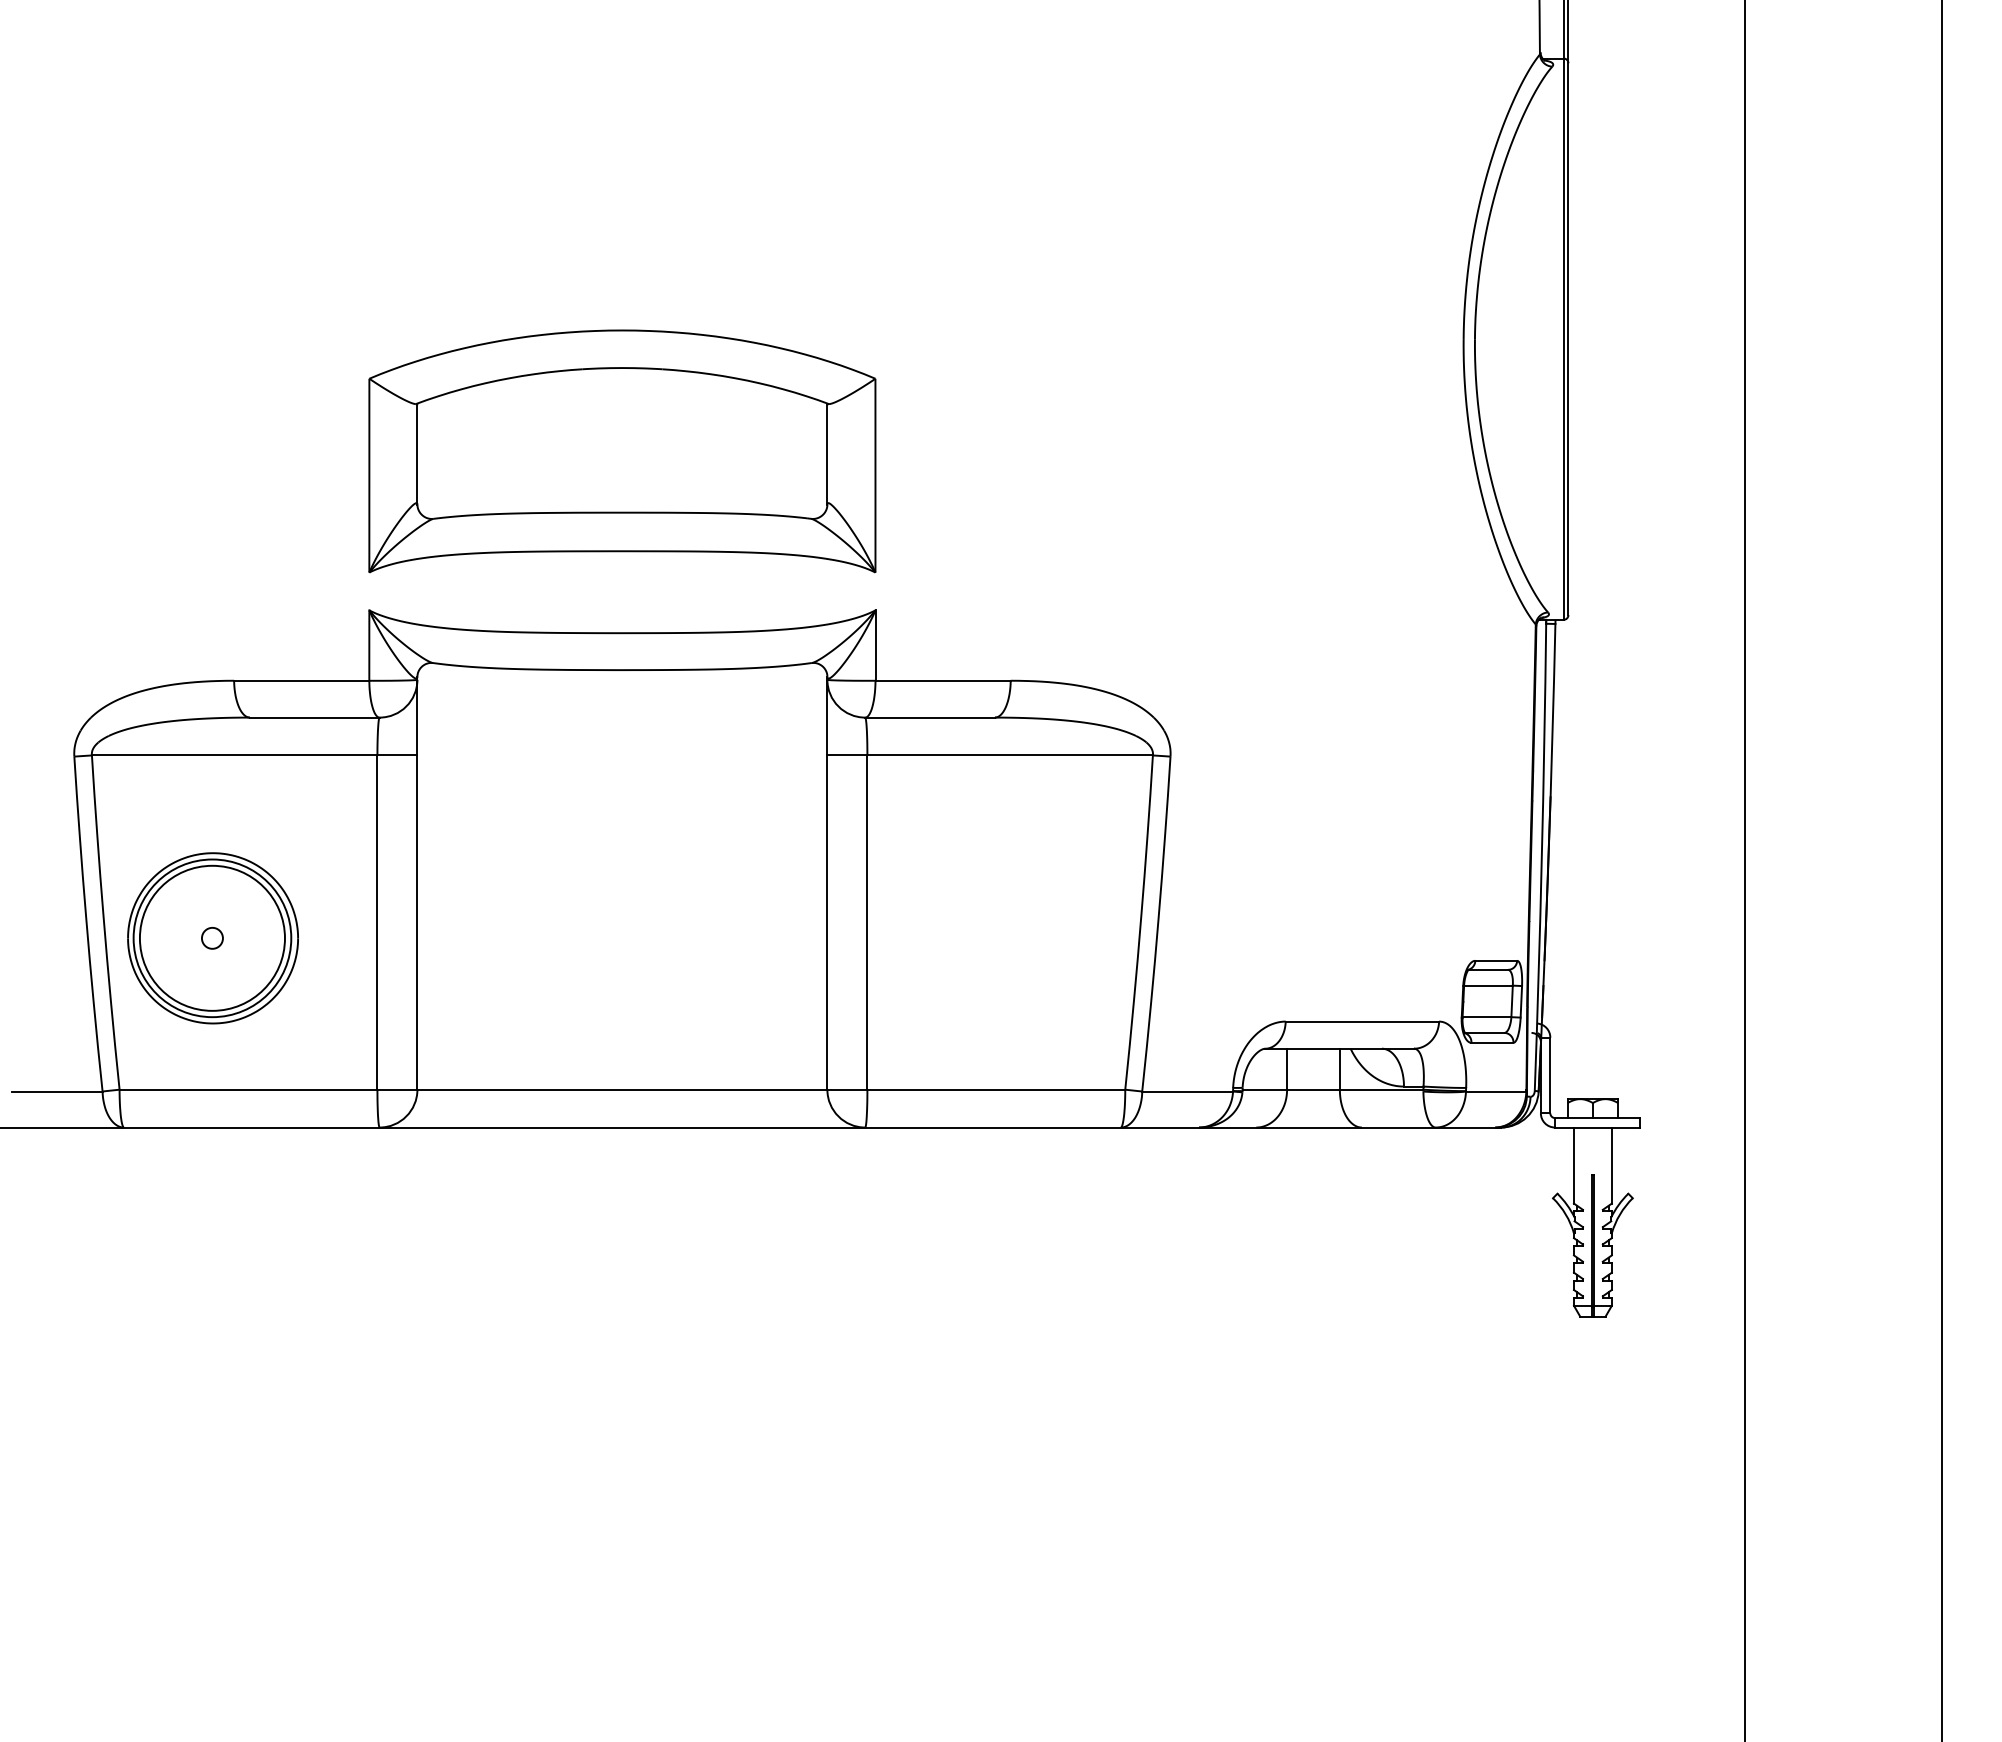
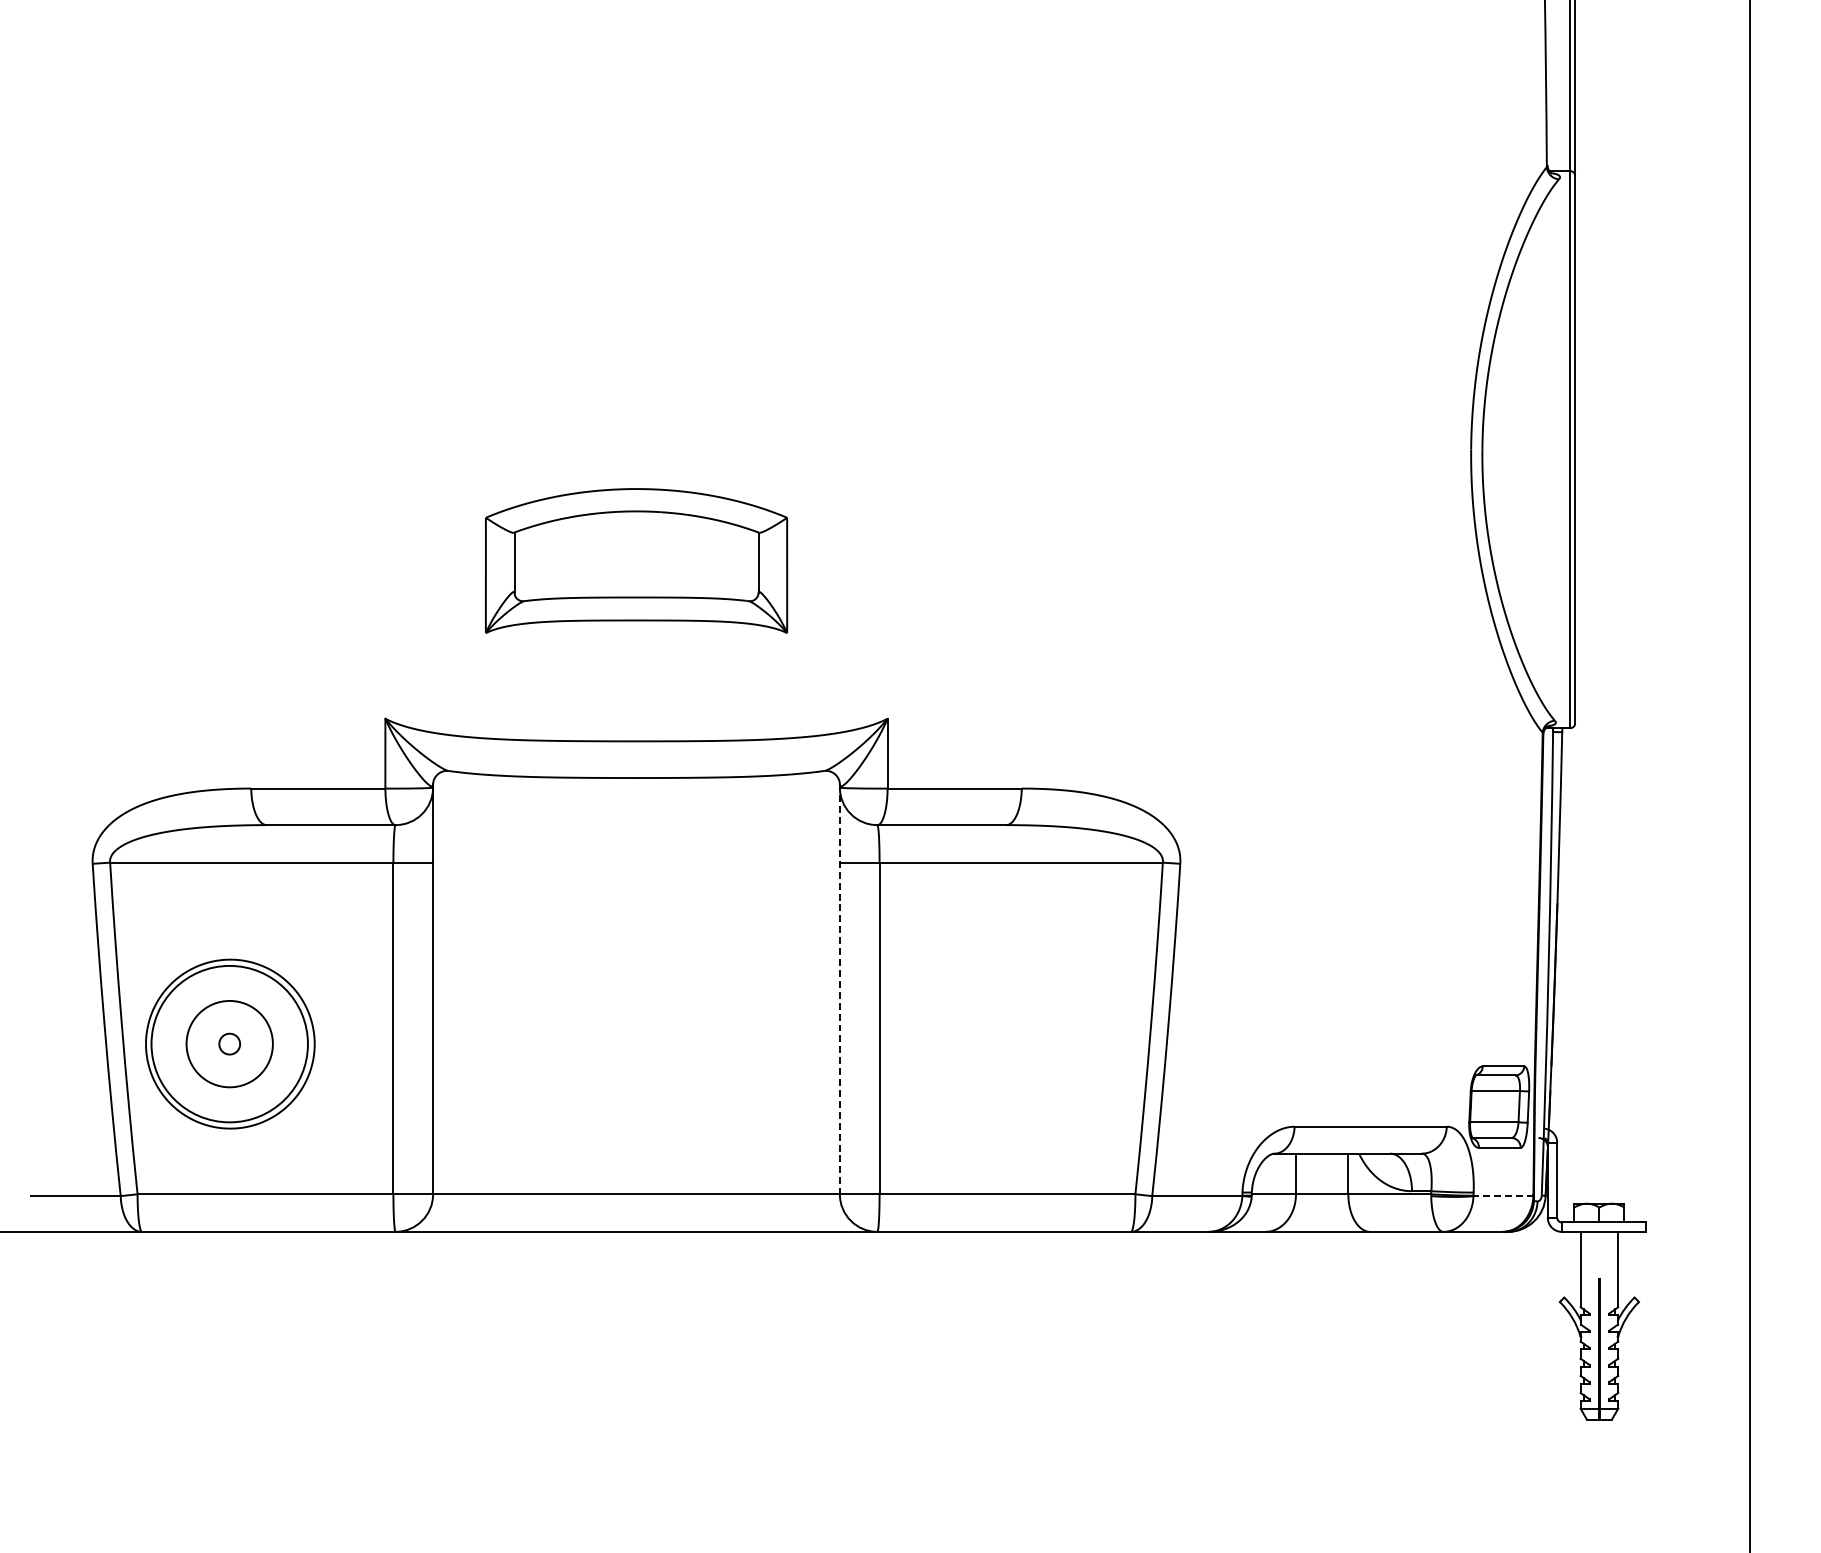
part: (622, 451) -> (636, 561), size x0.6
line: (827, 883) -> (839, 989), solid -> dashed
circle: (211, 937) -> (228, 1043), size x0.6
line: (1495, 1091) -> (1502, 1196), solid -> dashed

